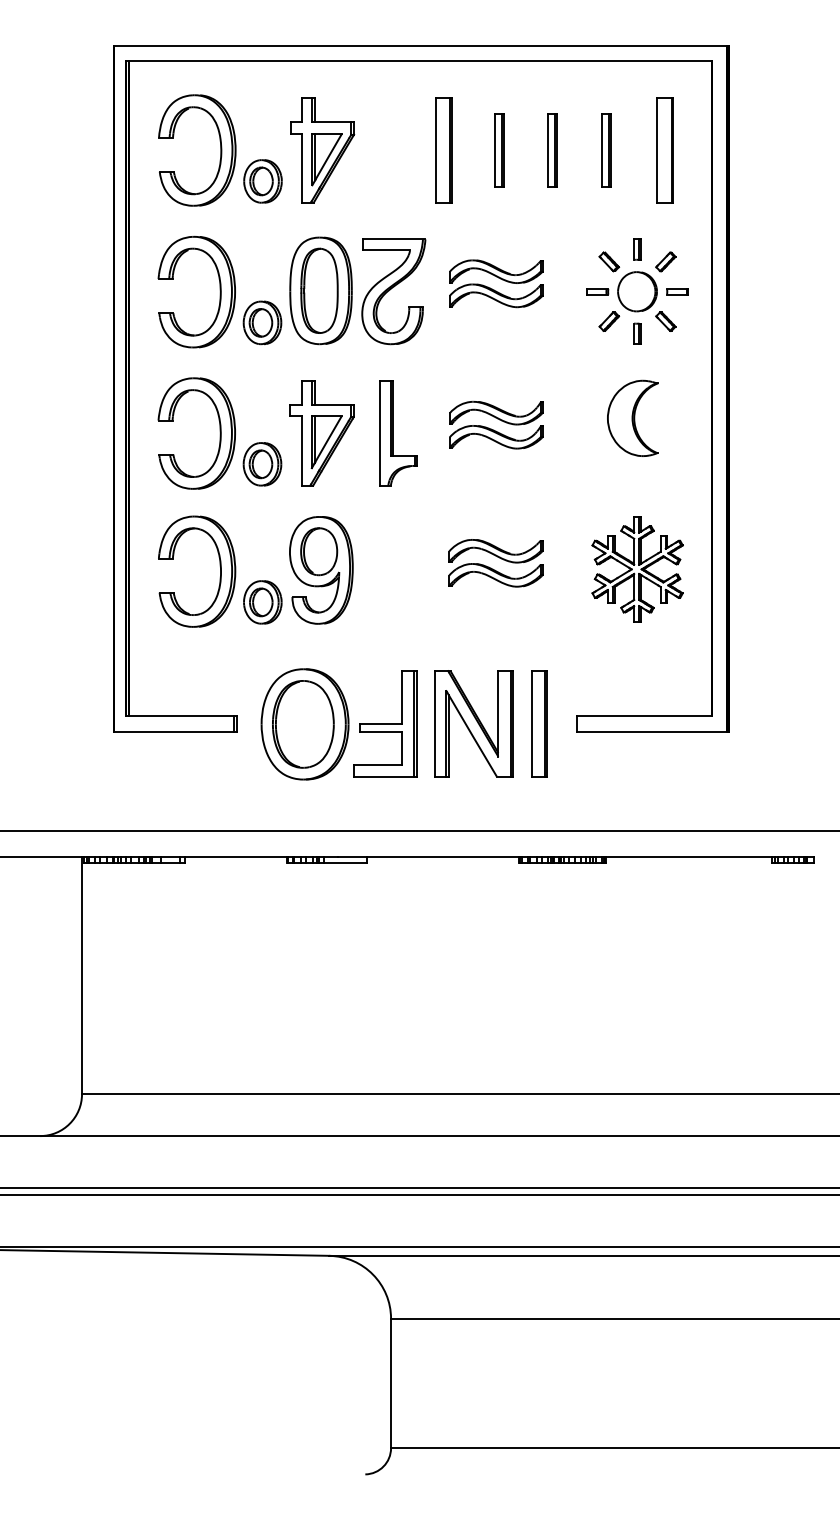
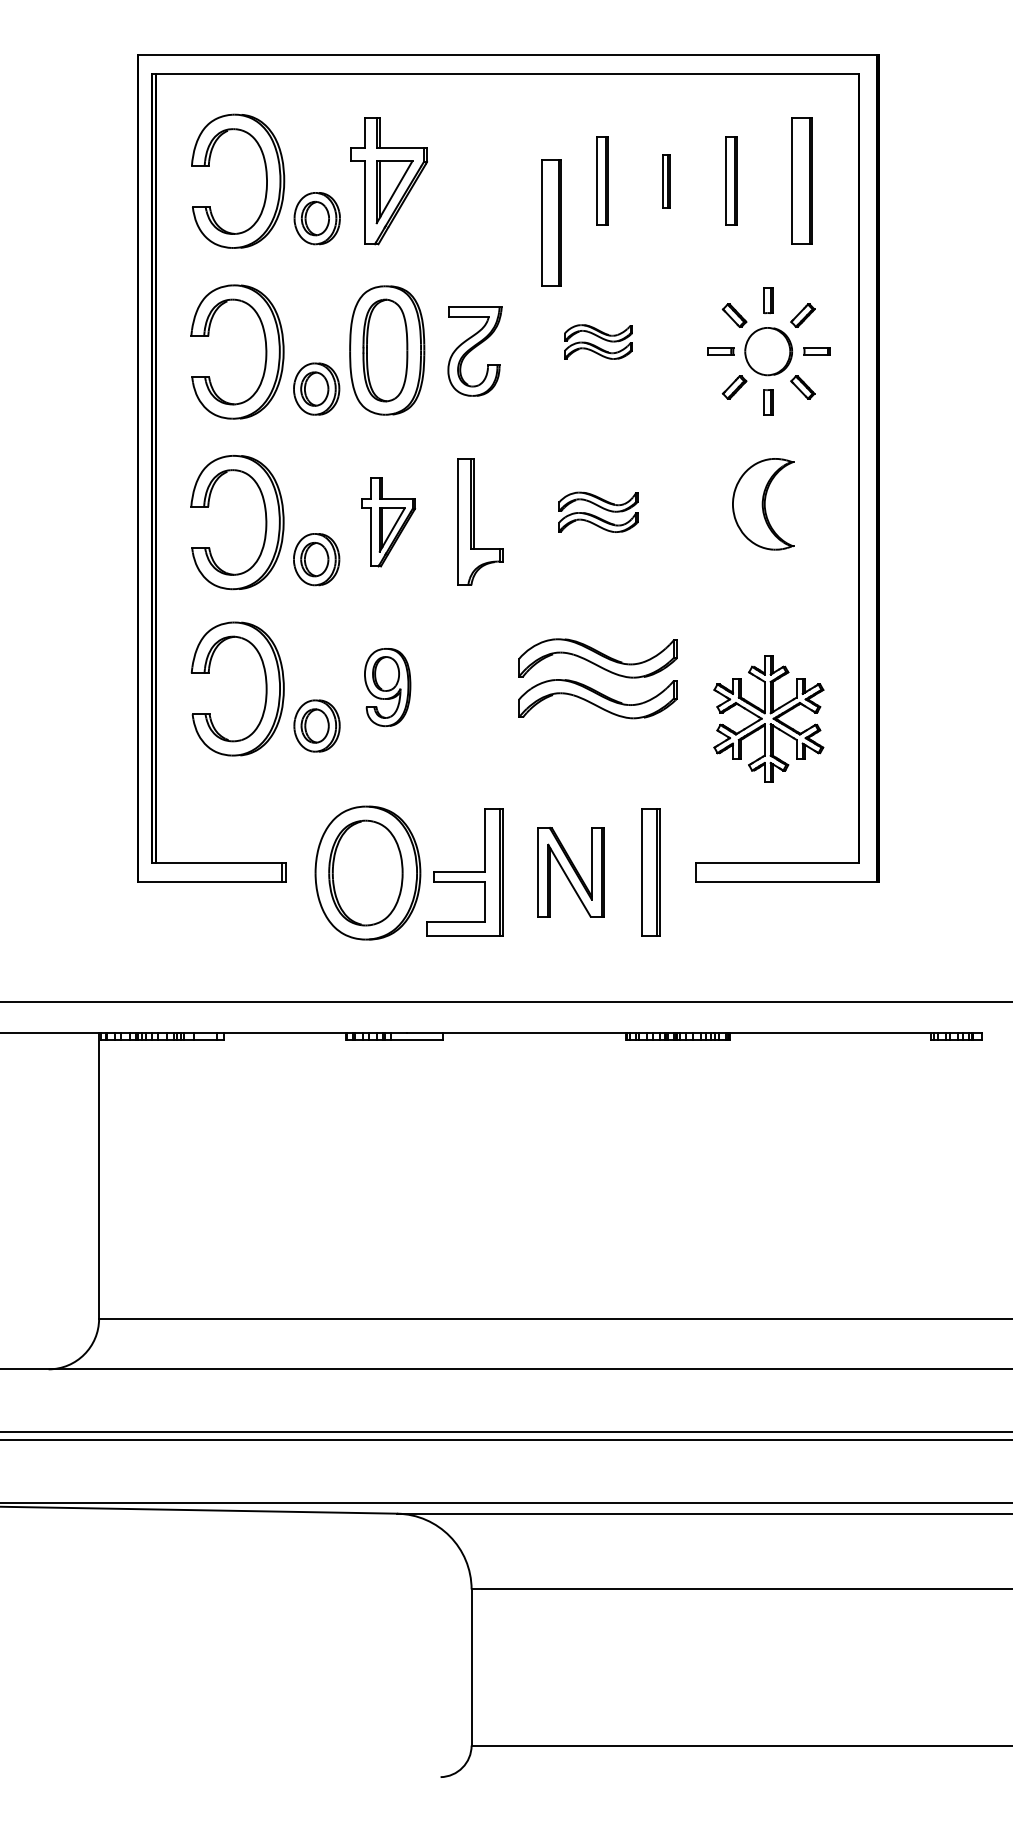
part: (443, 150) -> (550, 223), moved
part: (552, 150) -> (666, 181), size x0.6
part: (496, 283) -> (598, 341), size x0.6
part: (393, 291) -> (474, 351), size x0.7
part: (496, 424) -> (598, 511), size x0.7
part: (321, 433) -> (387, 522), size x0.7
part: (495, 563) -> (597, 679), size x1.4
part: (637, 569) -> (768, 718), moved
part: (321, 570) -> (387, 687), size x0.6
part: (473, 723) -> (570, 872), size x0.7

